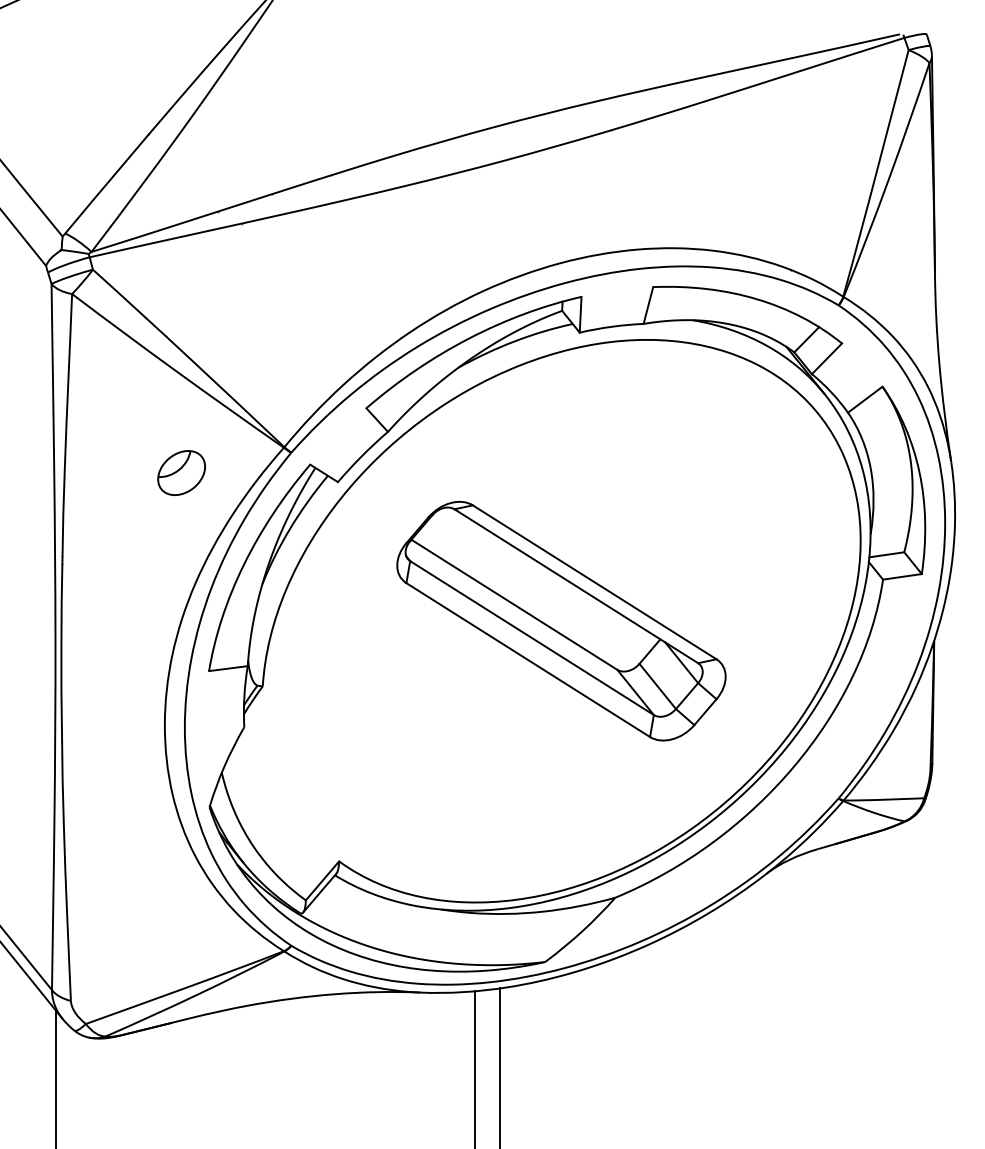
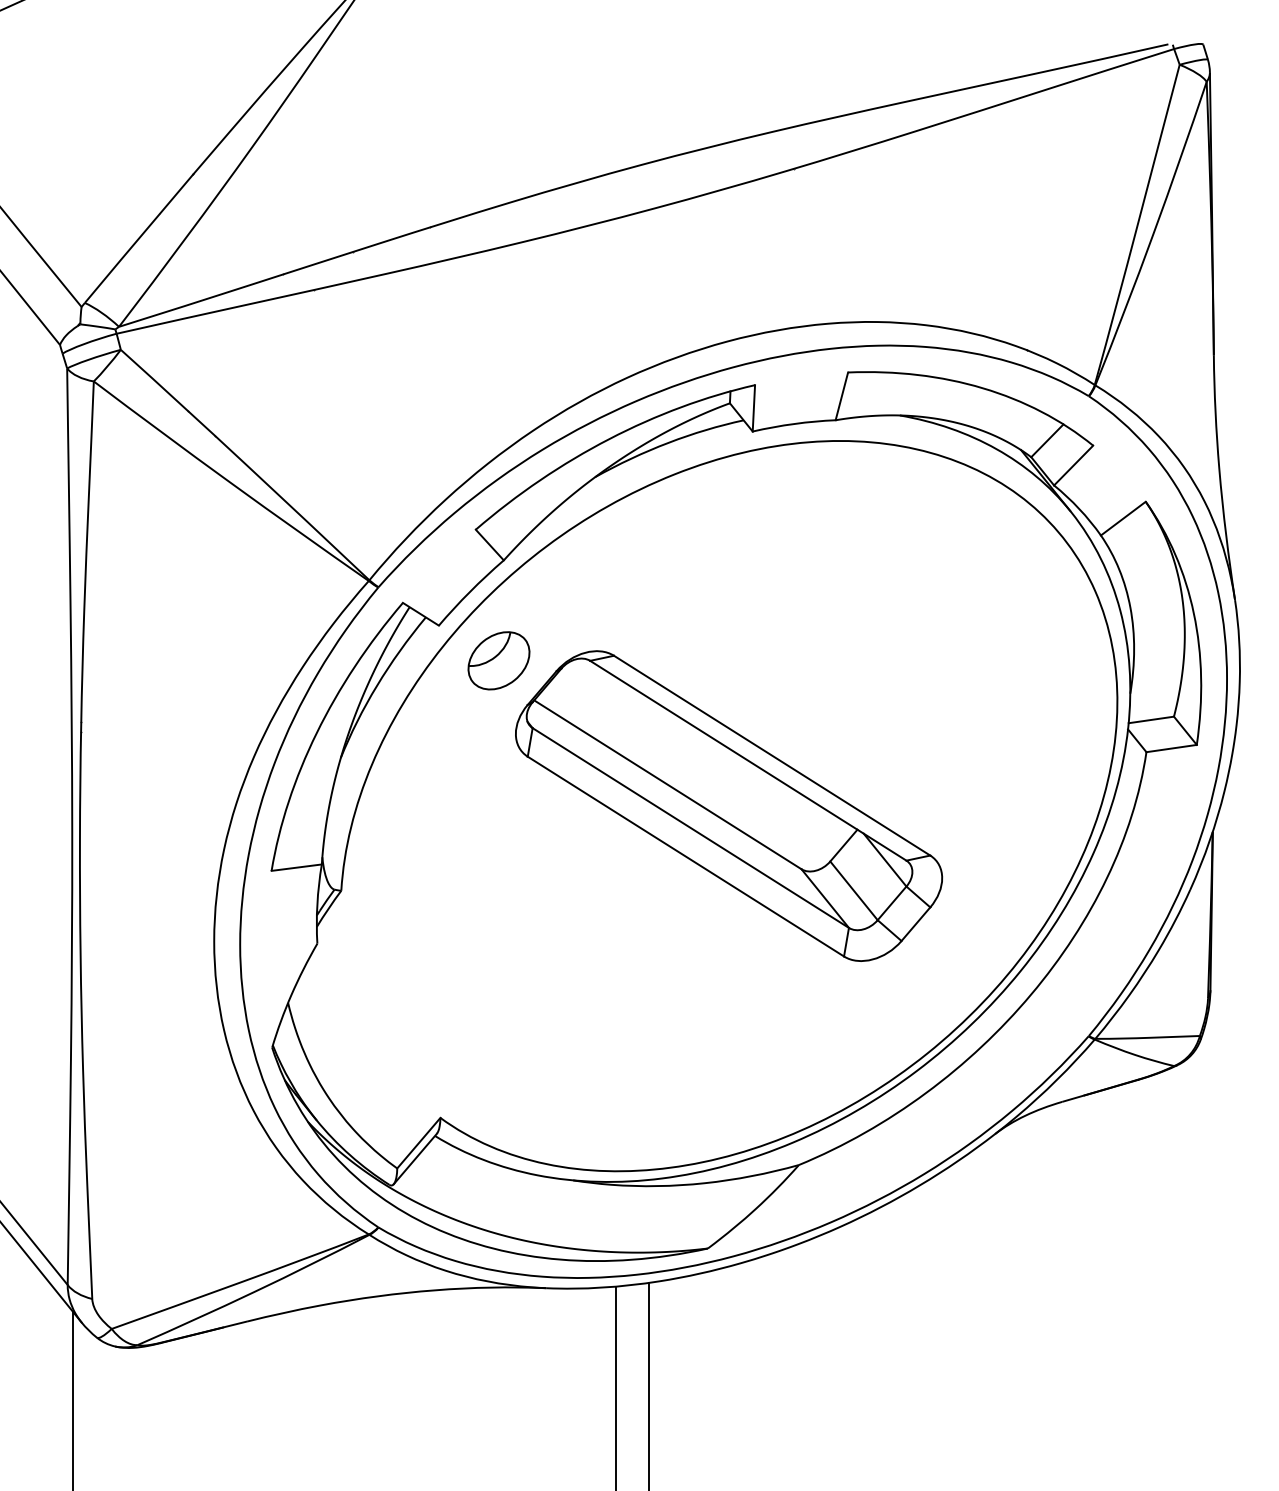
part: (181, 472) -> (498, 660), moved

